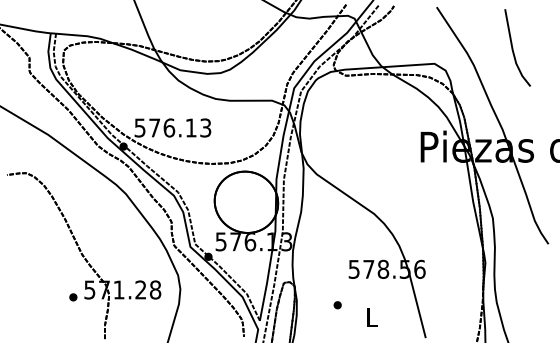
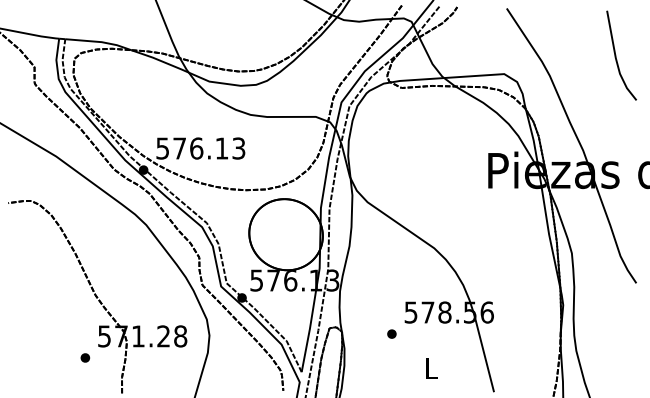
line: (513, 47) -> (616, 55), moved
part: (73, 296) -> (85, 357), moved
part: (337, 304) -> (391, 333), moved

